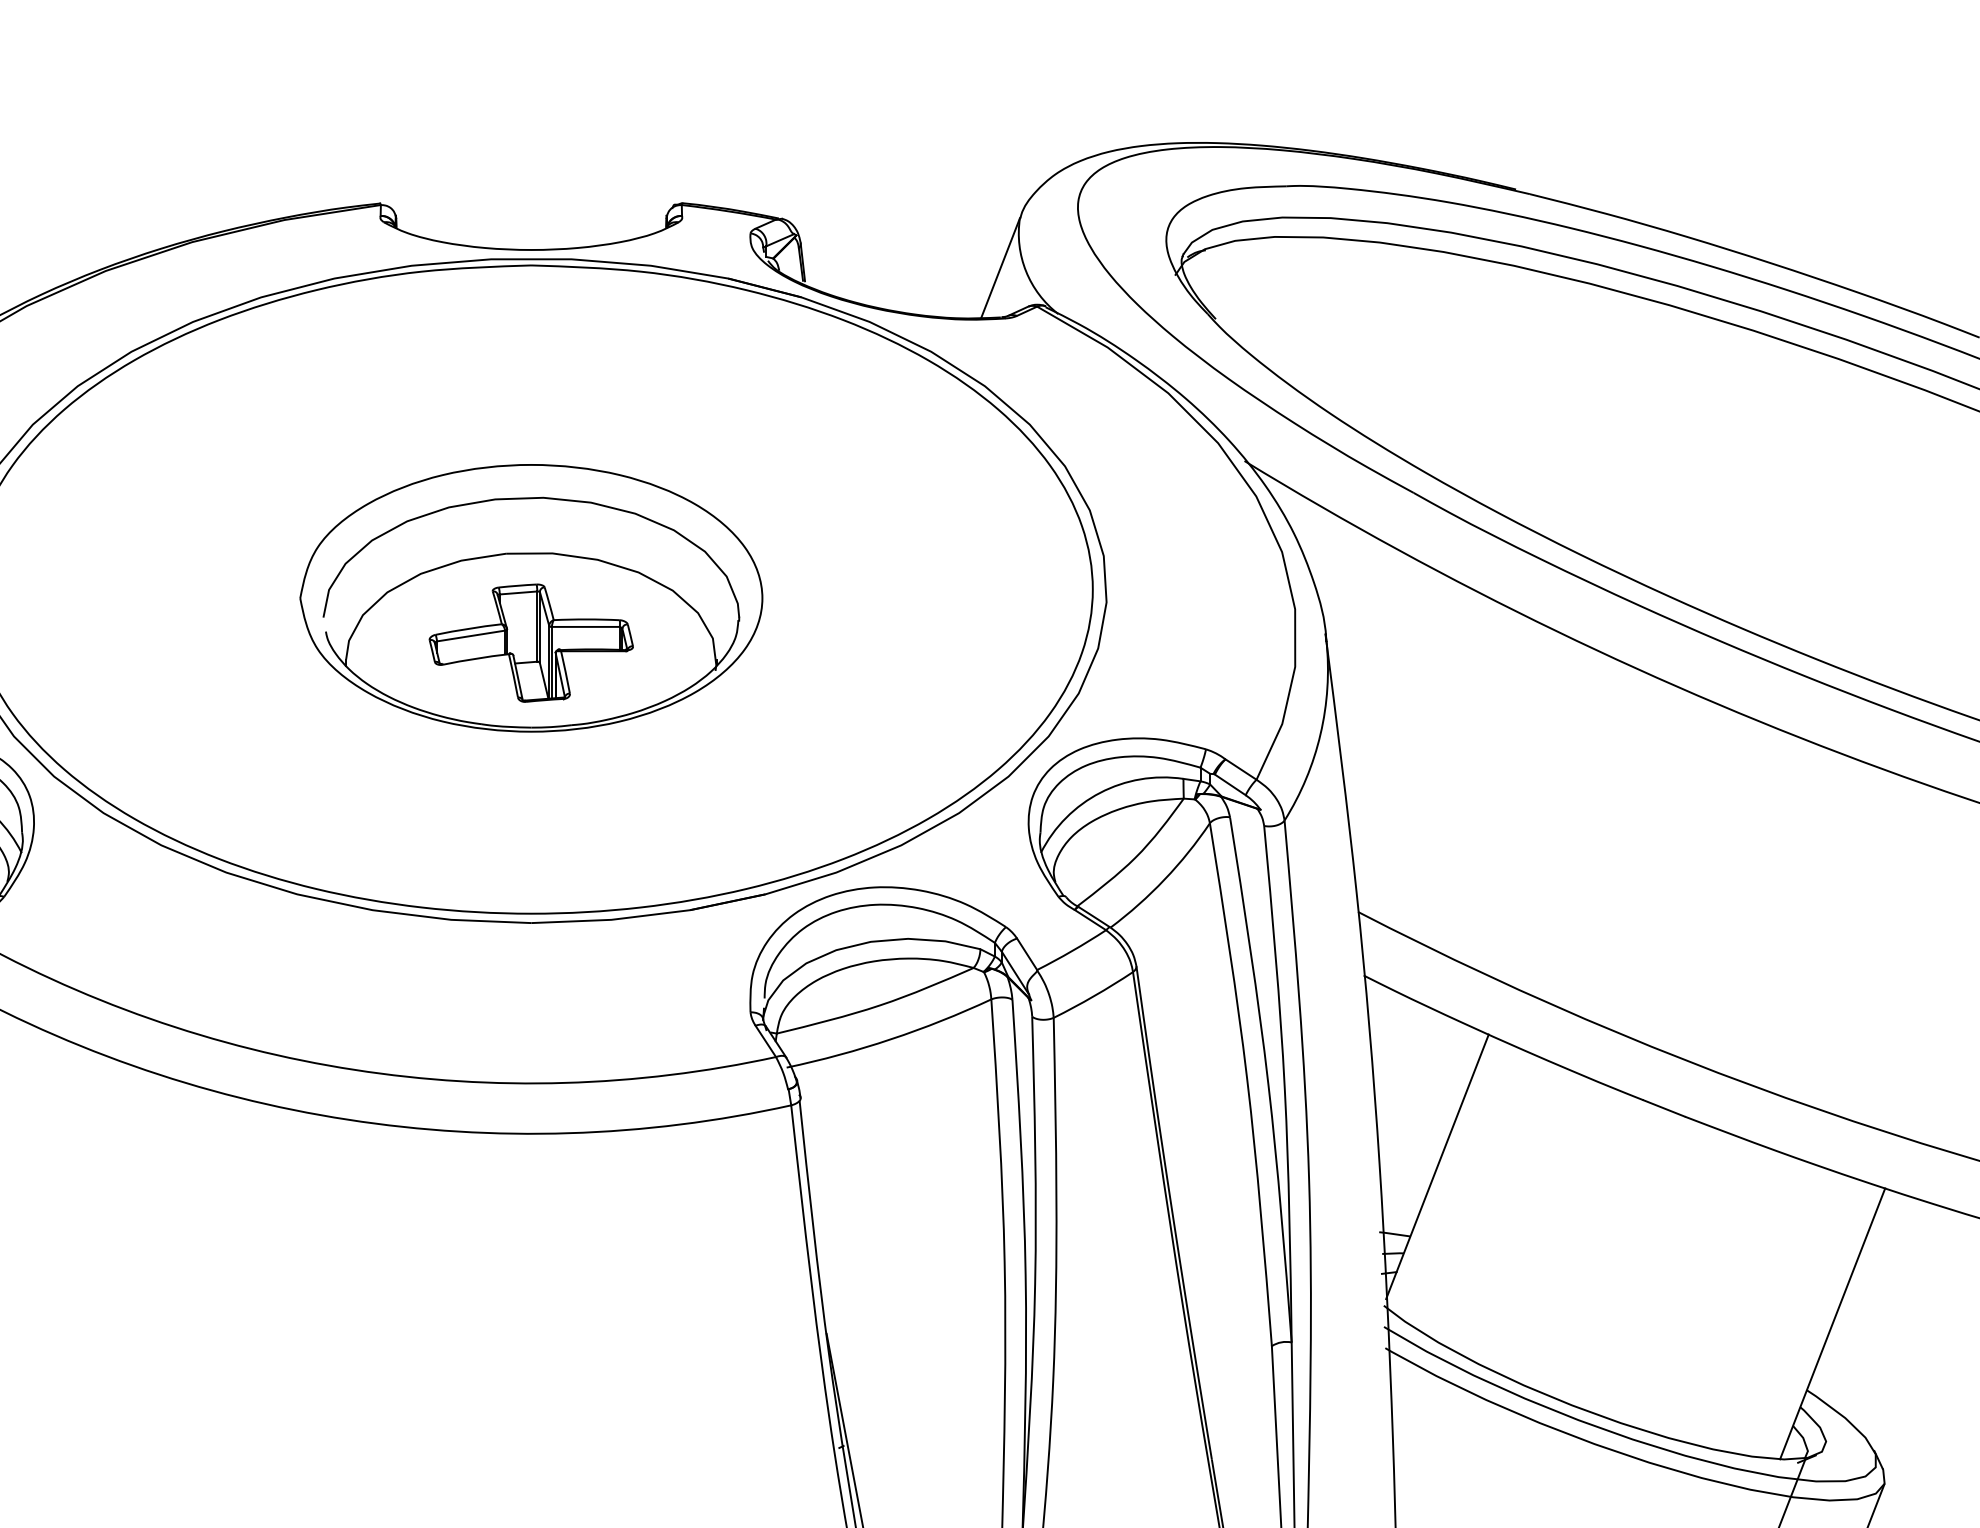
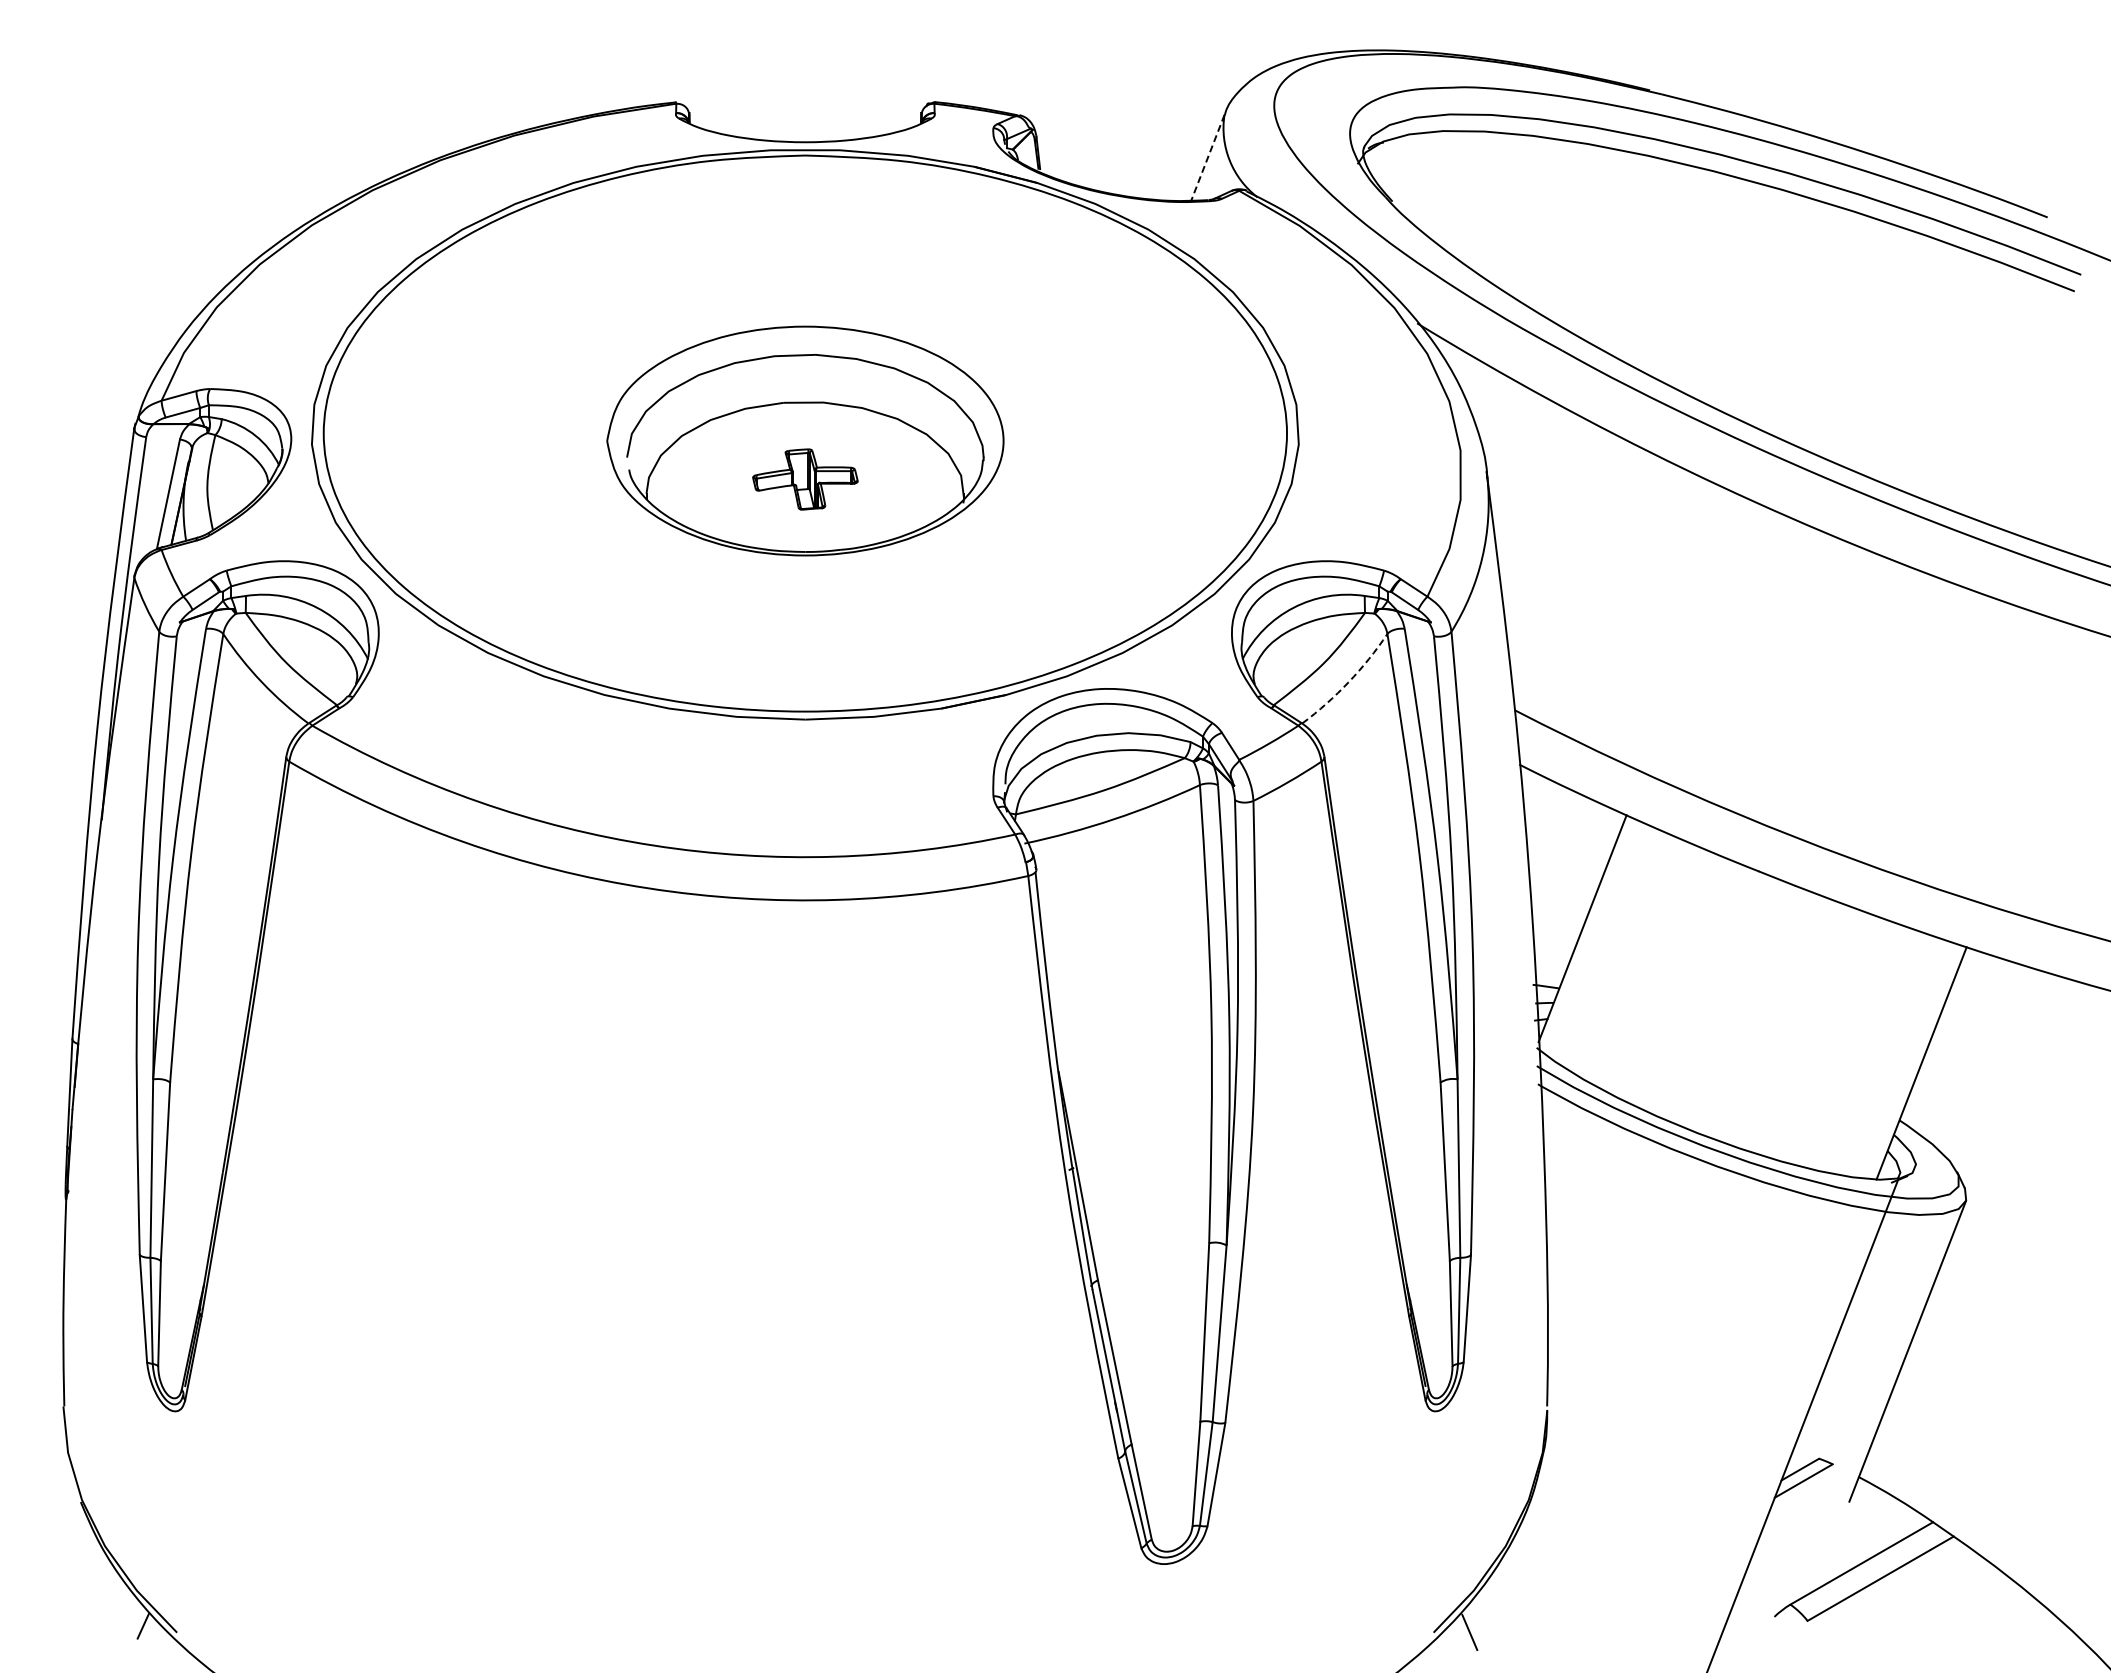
line: (1000, 267) -> (1207, 157), solid -> dashed
part: (531, 643) -> (805, 479), size x0.6
arc: (1164, 879) -> (1348, 682), solid -> dashed

